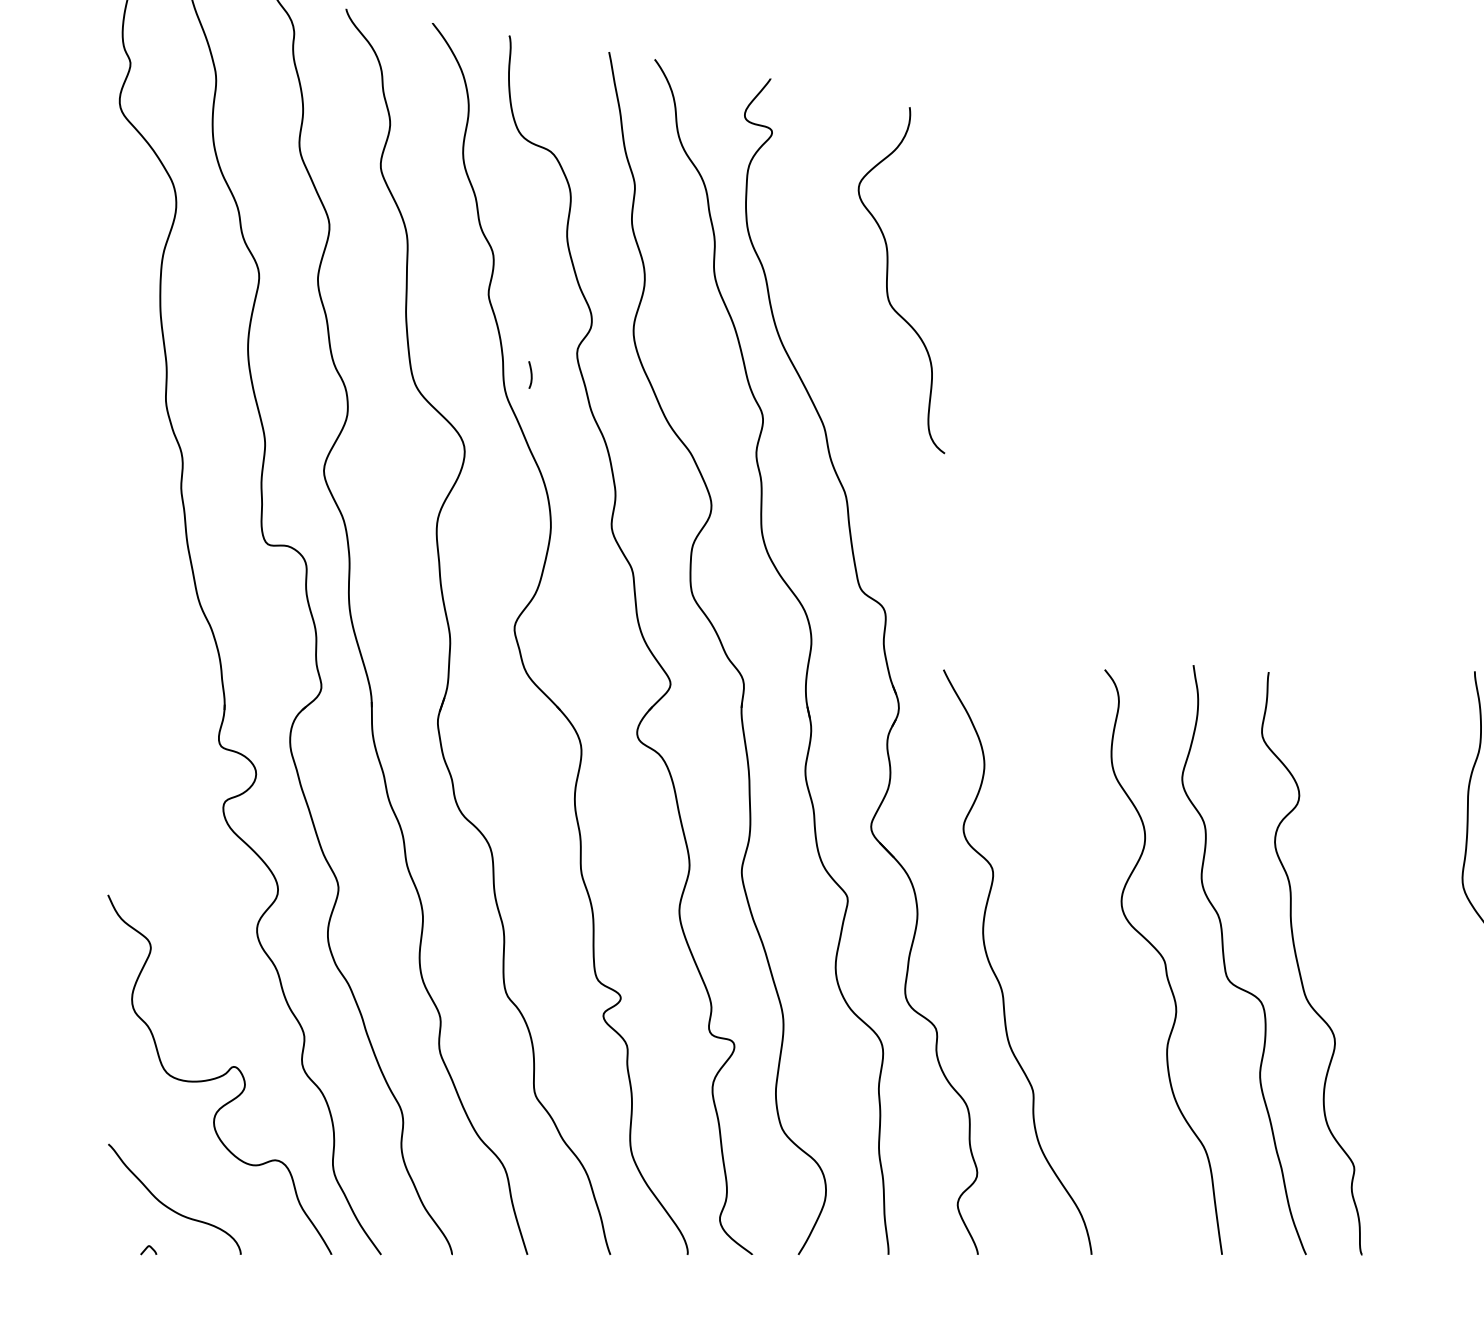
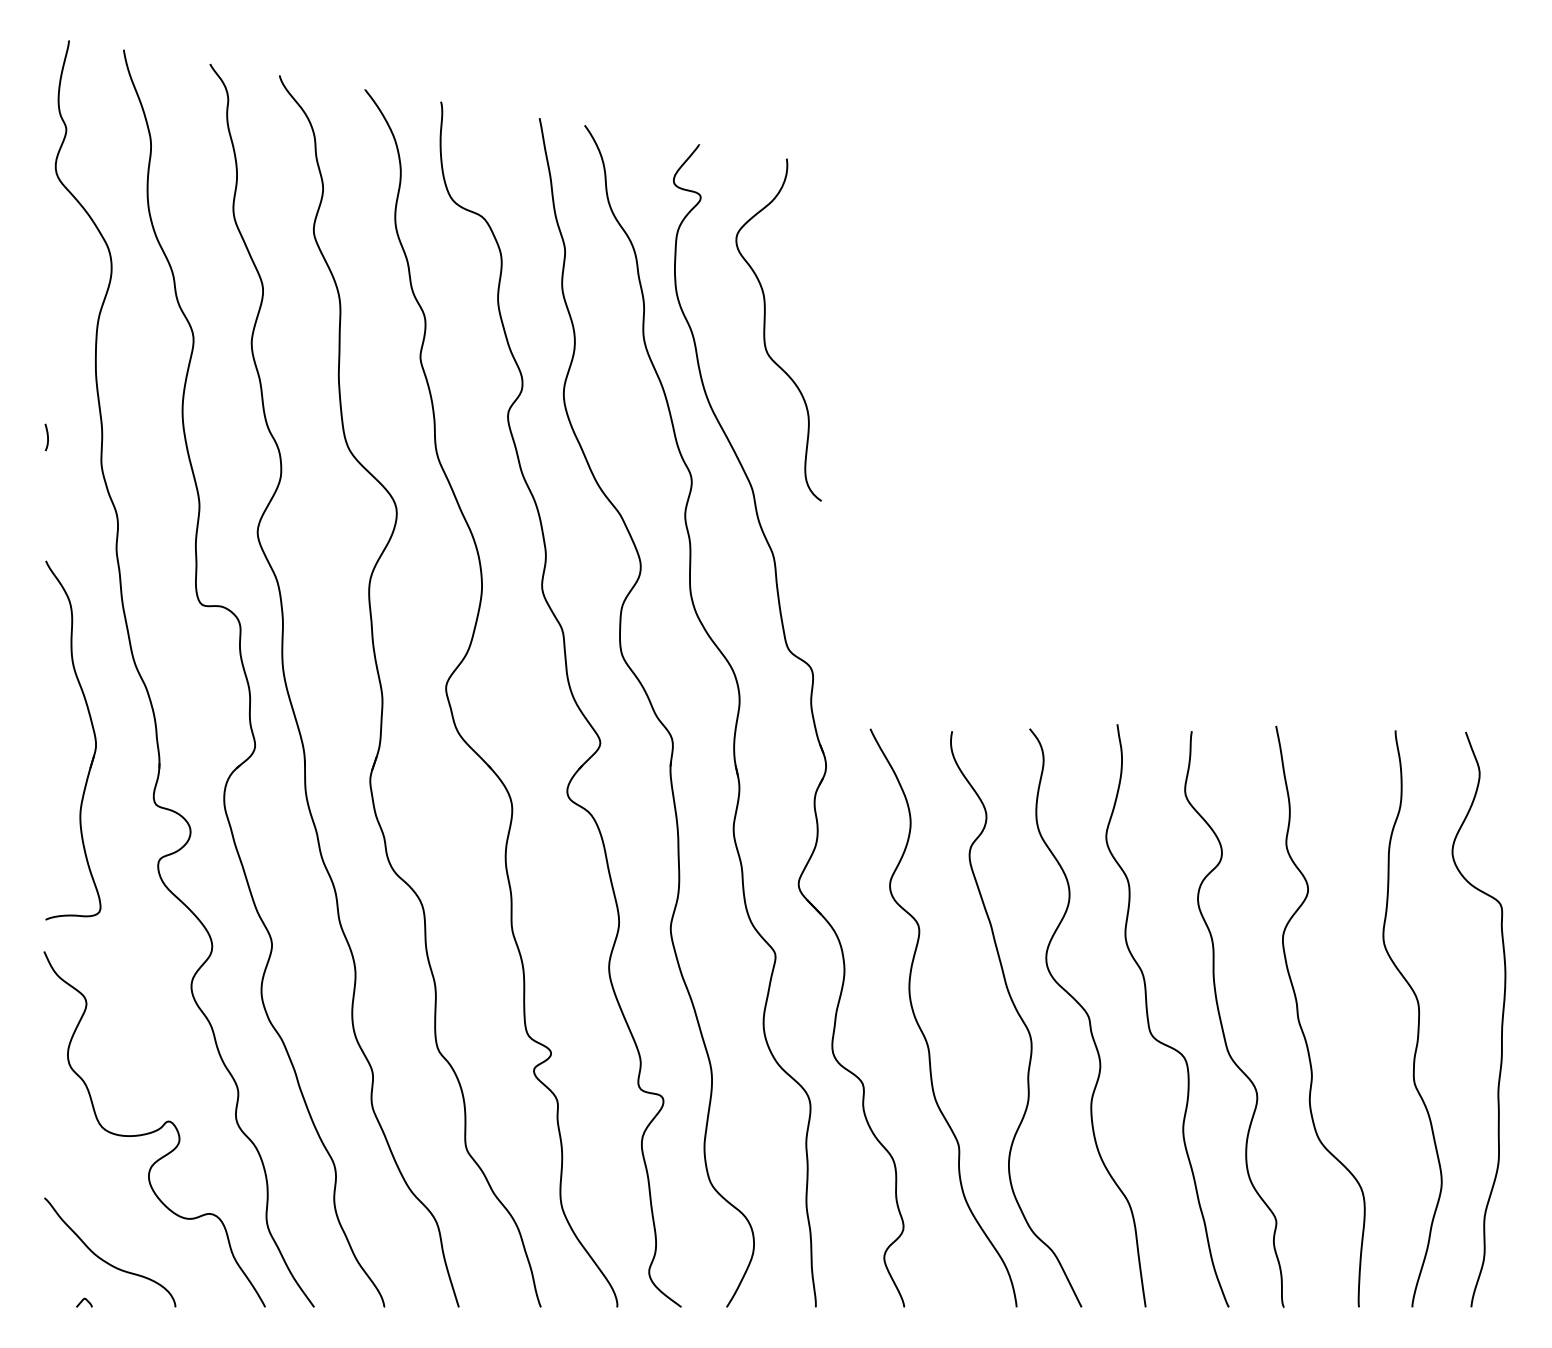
curve: (888, 279) -> (765, 329), moved
curve: (531, 375) -> (47, 437), moved
part: (157, 675) -> (93, 734), added
curve: (1094, 961) -> (1019, 1017), added
curve: (1378, 966) -> (1300, 1022), added

